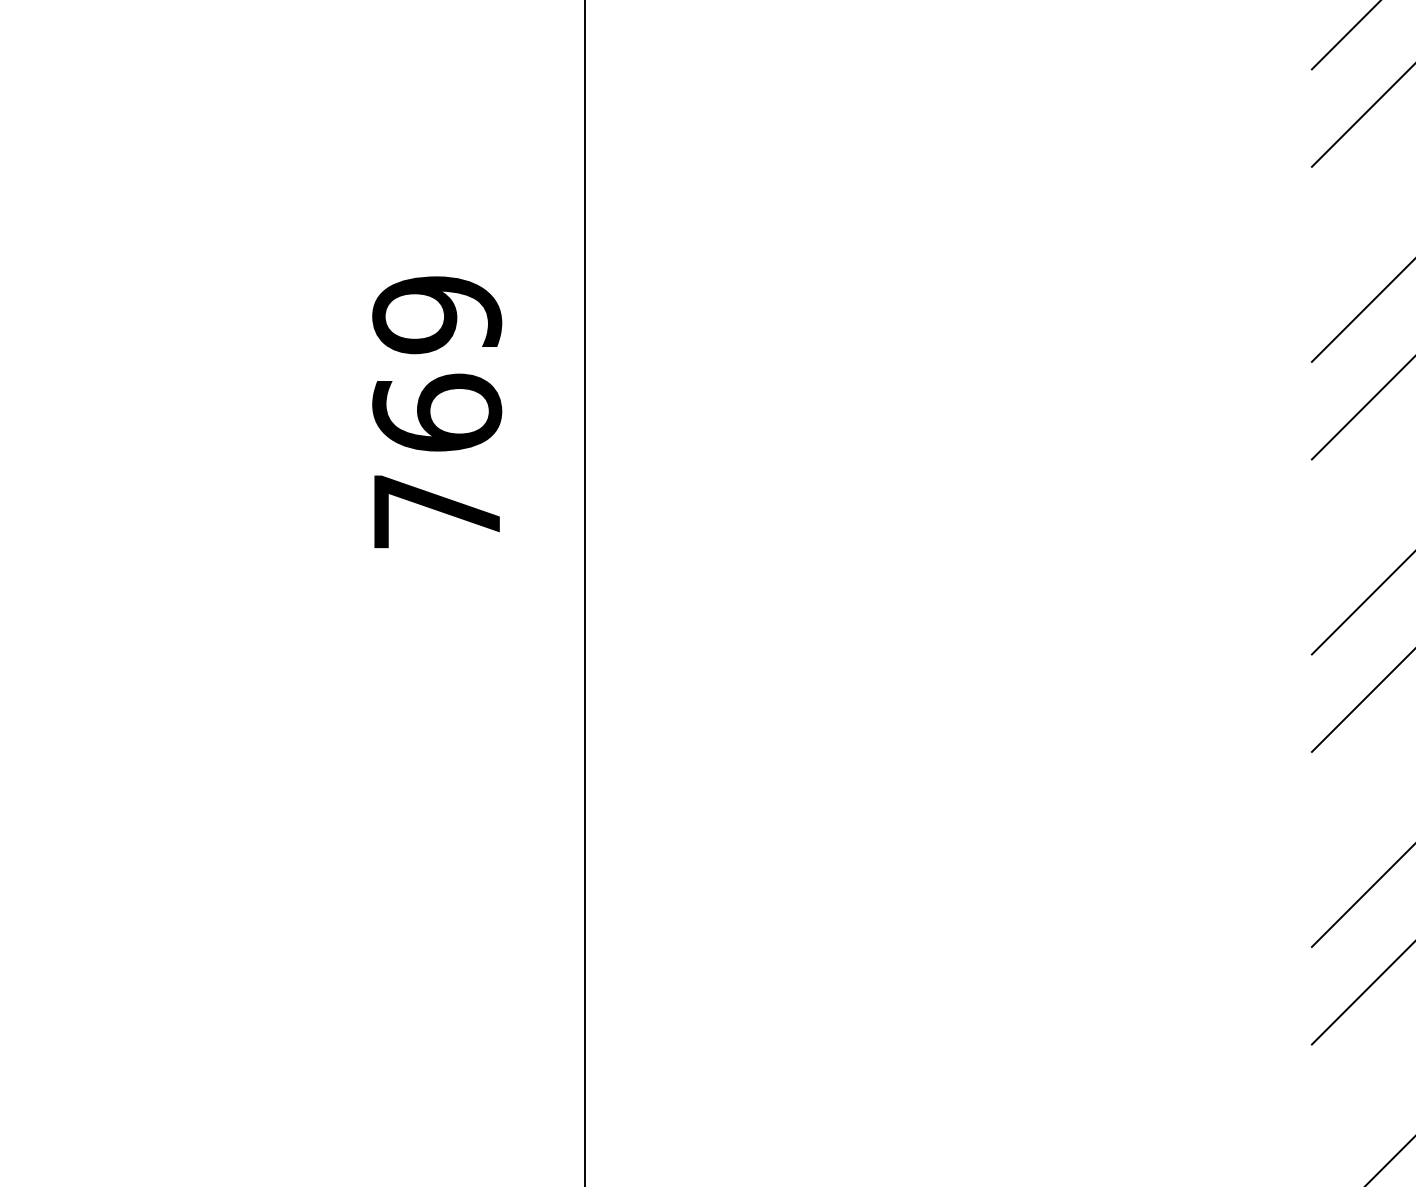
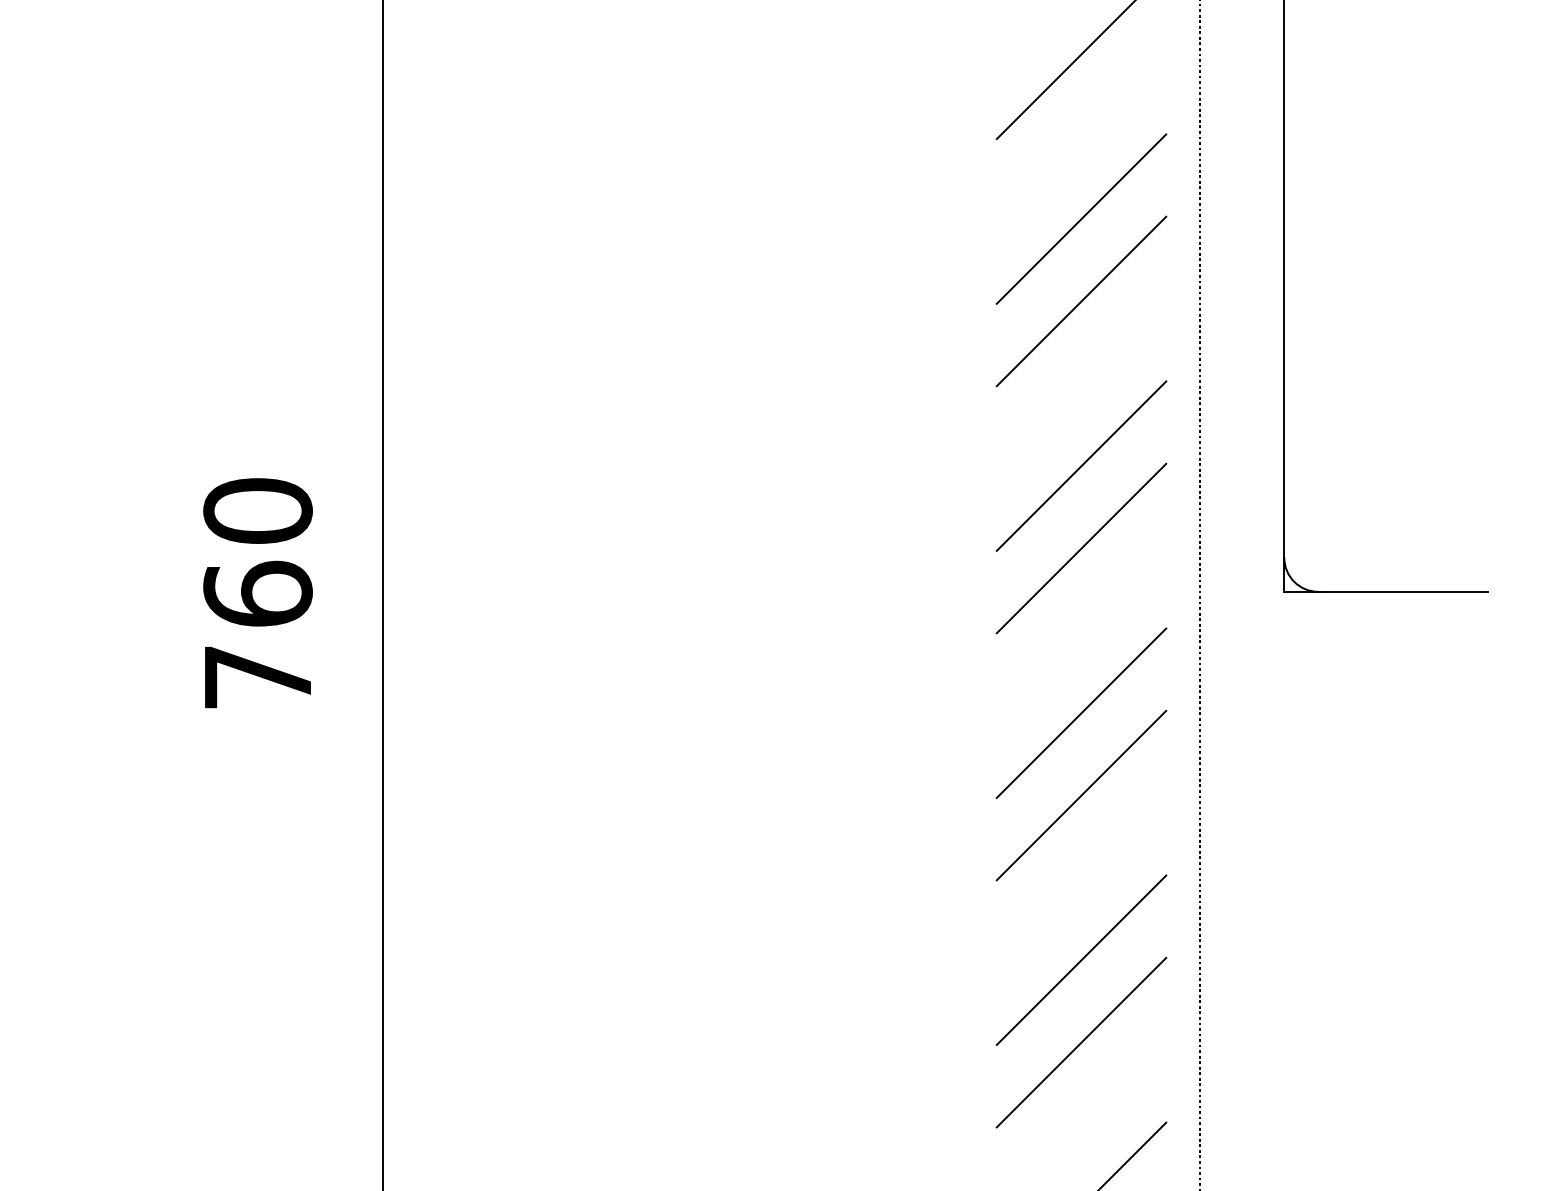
text: (436, 315) -> (257, 511), 769 -> 760

